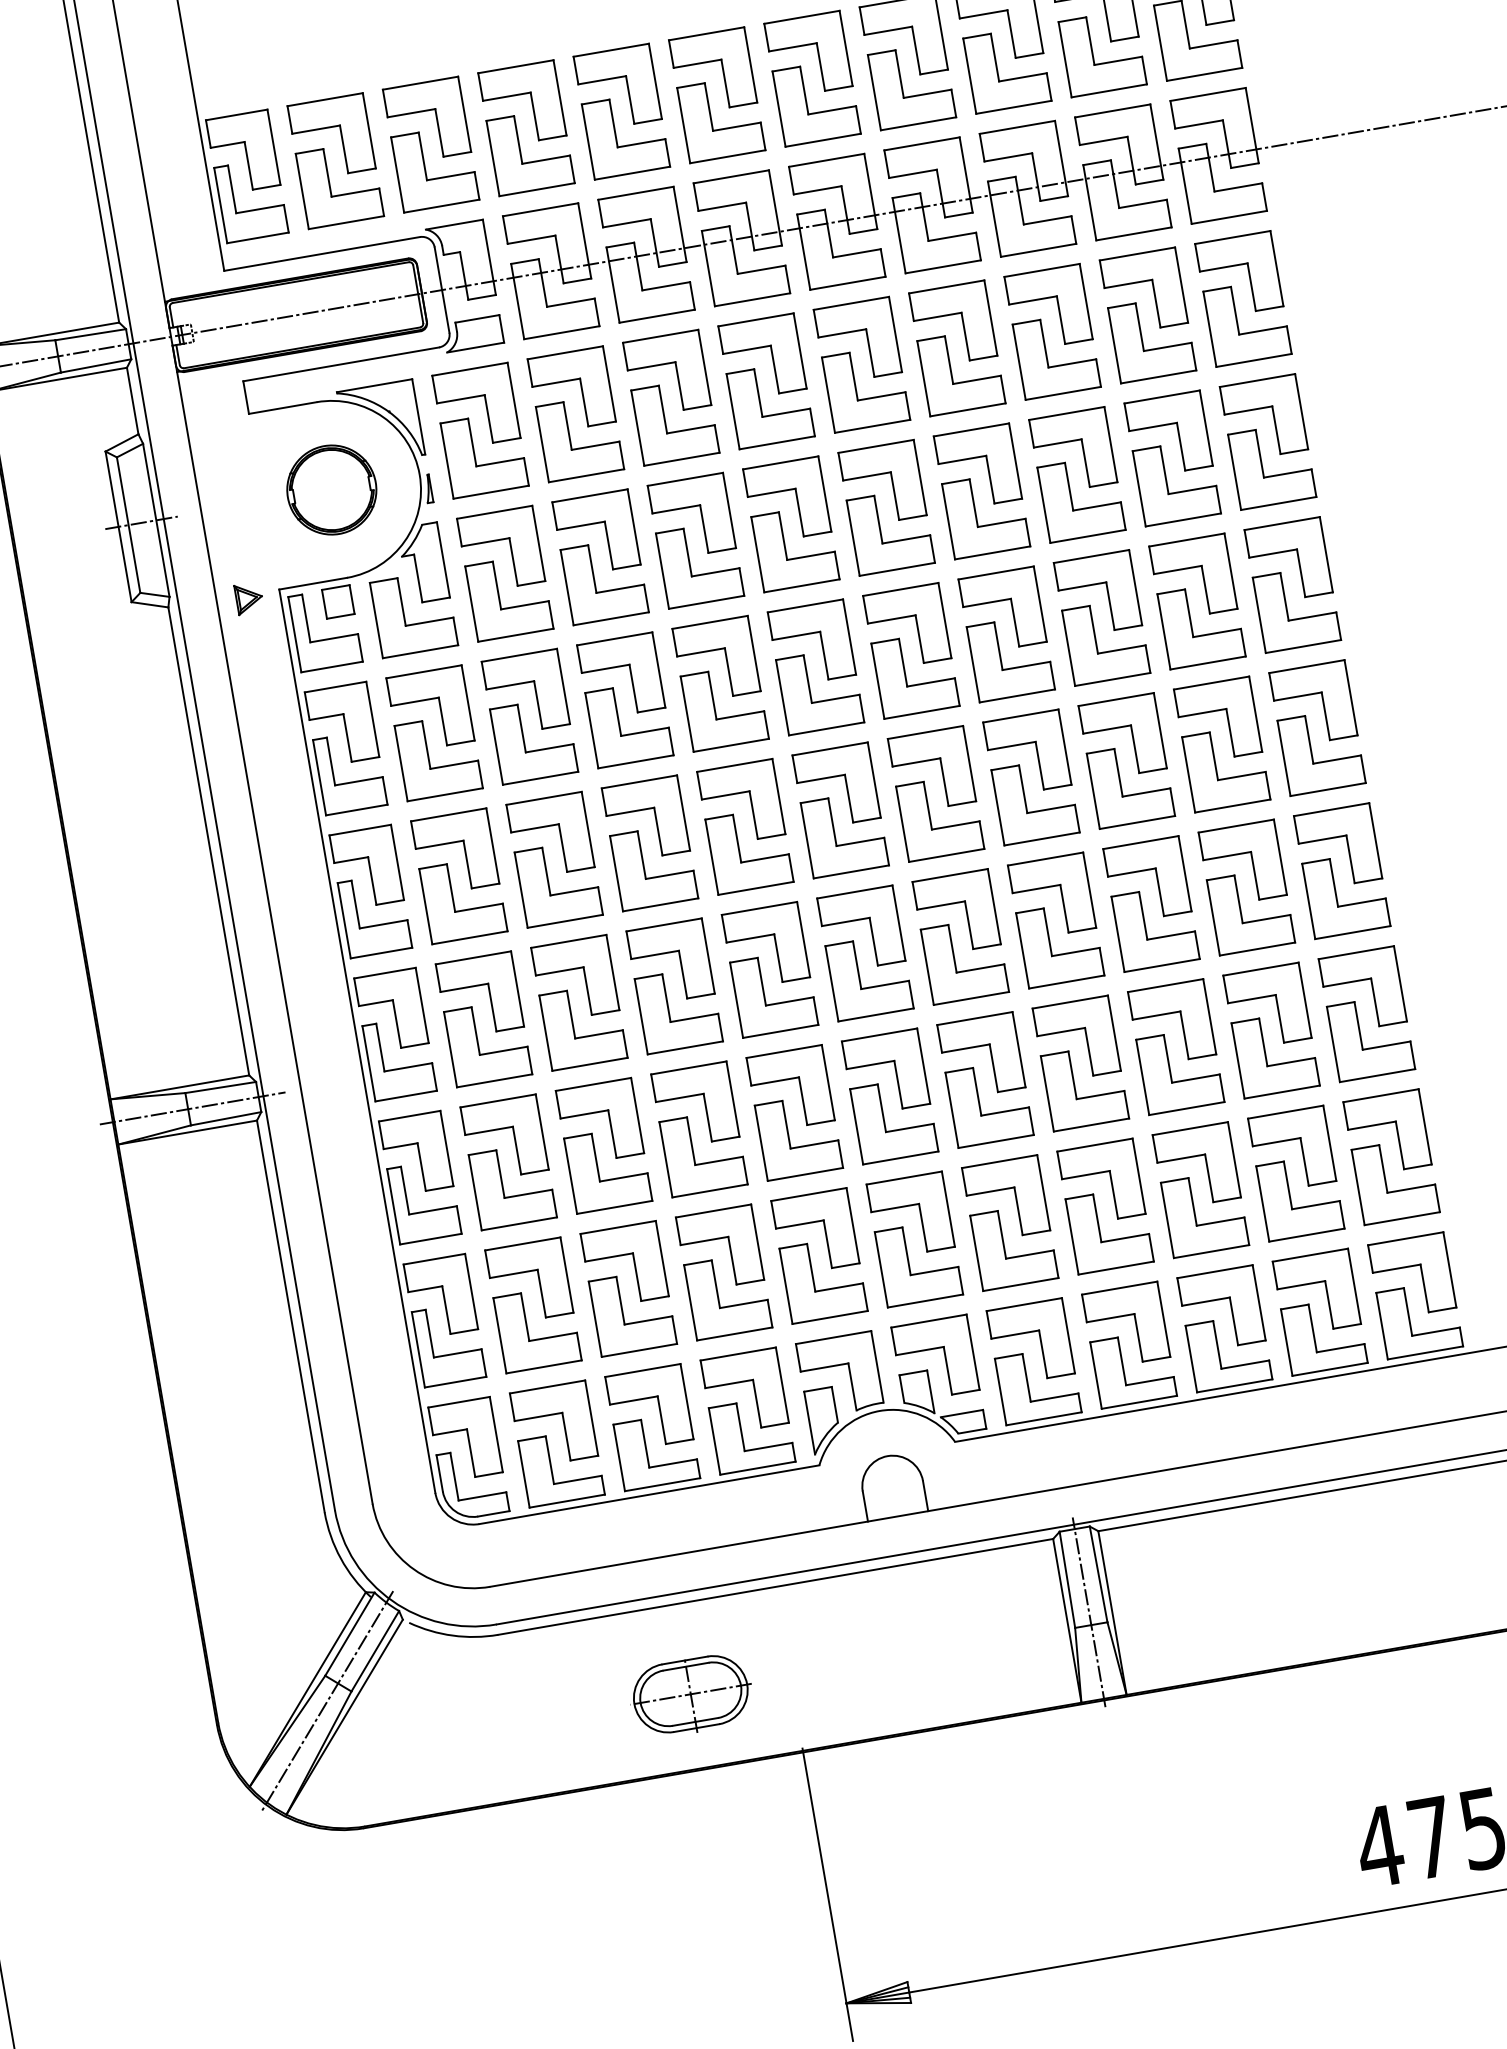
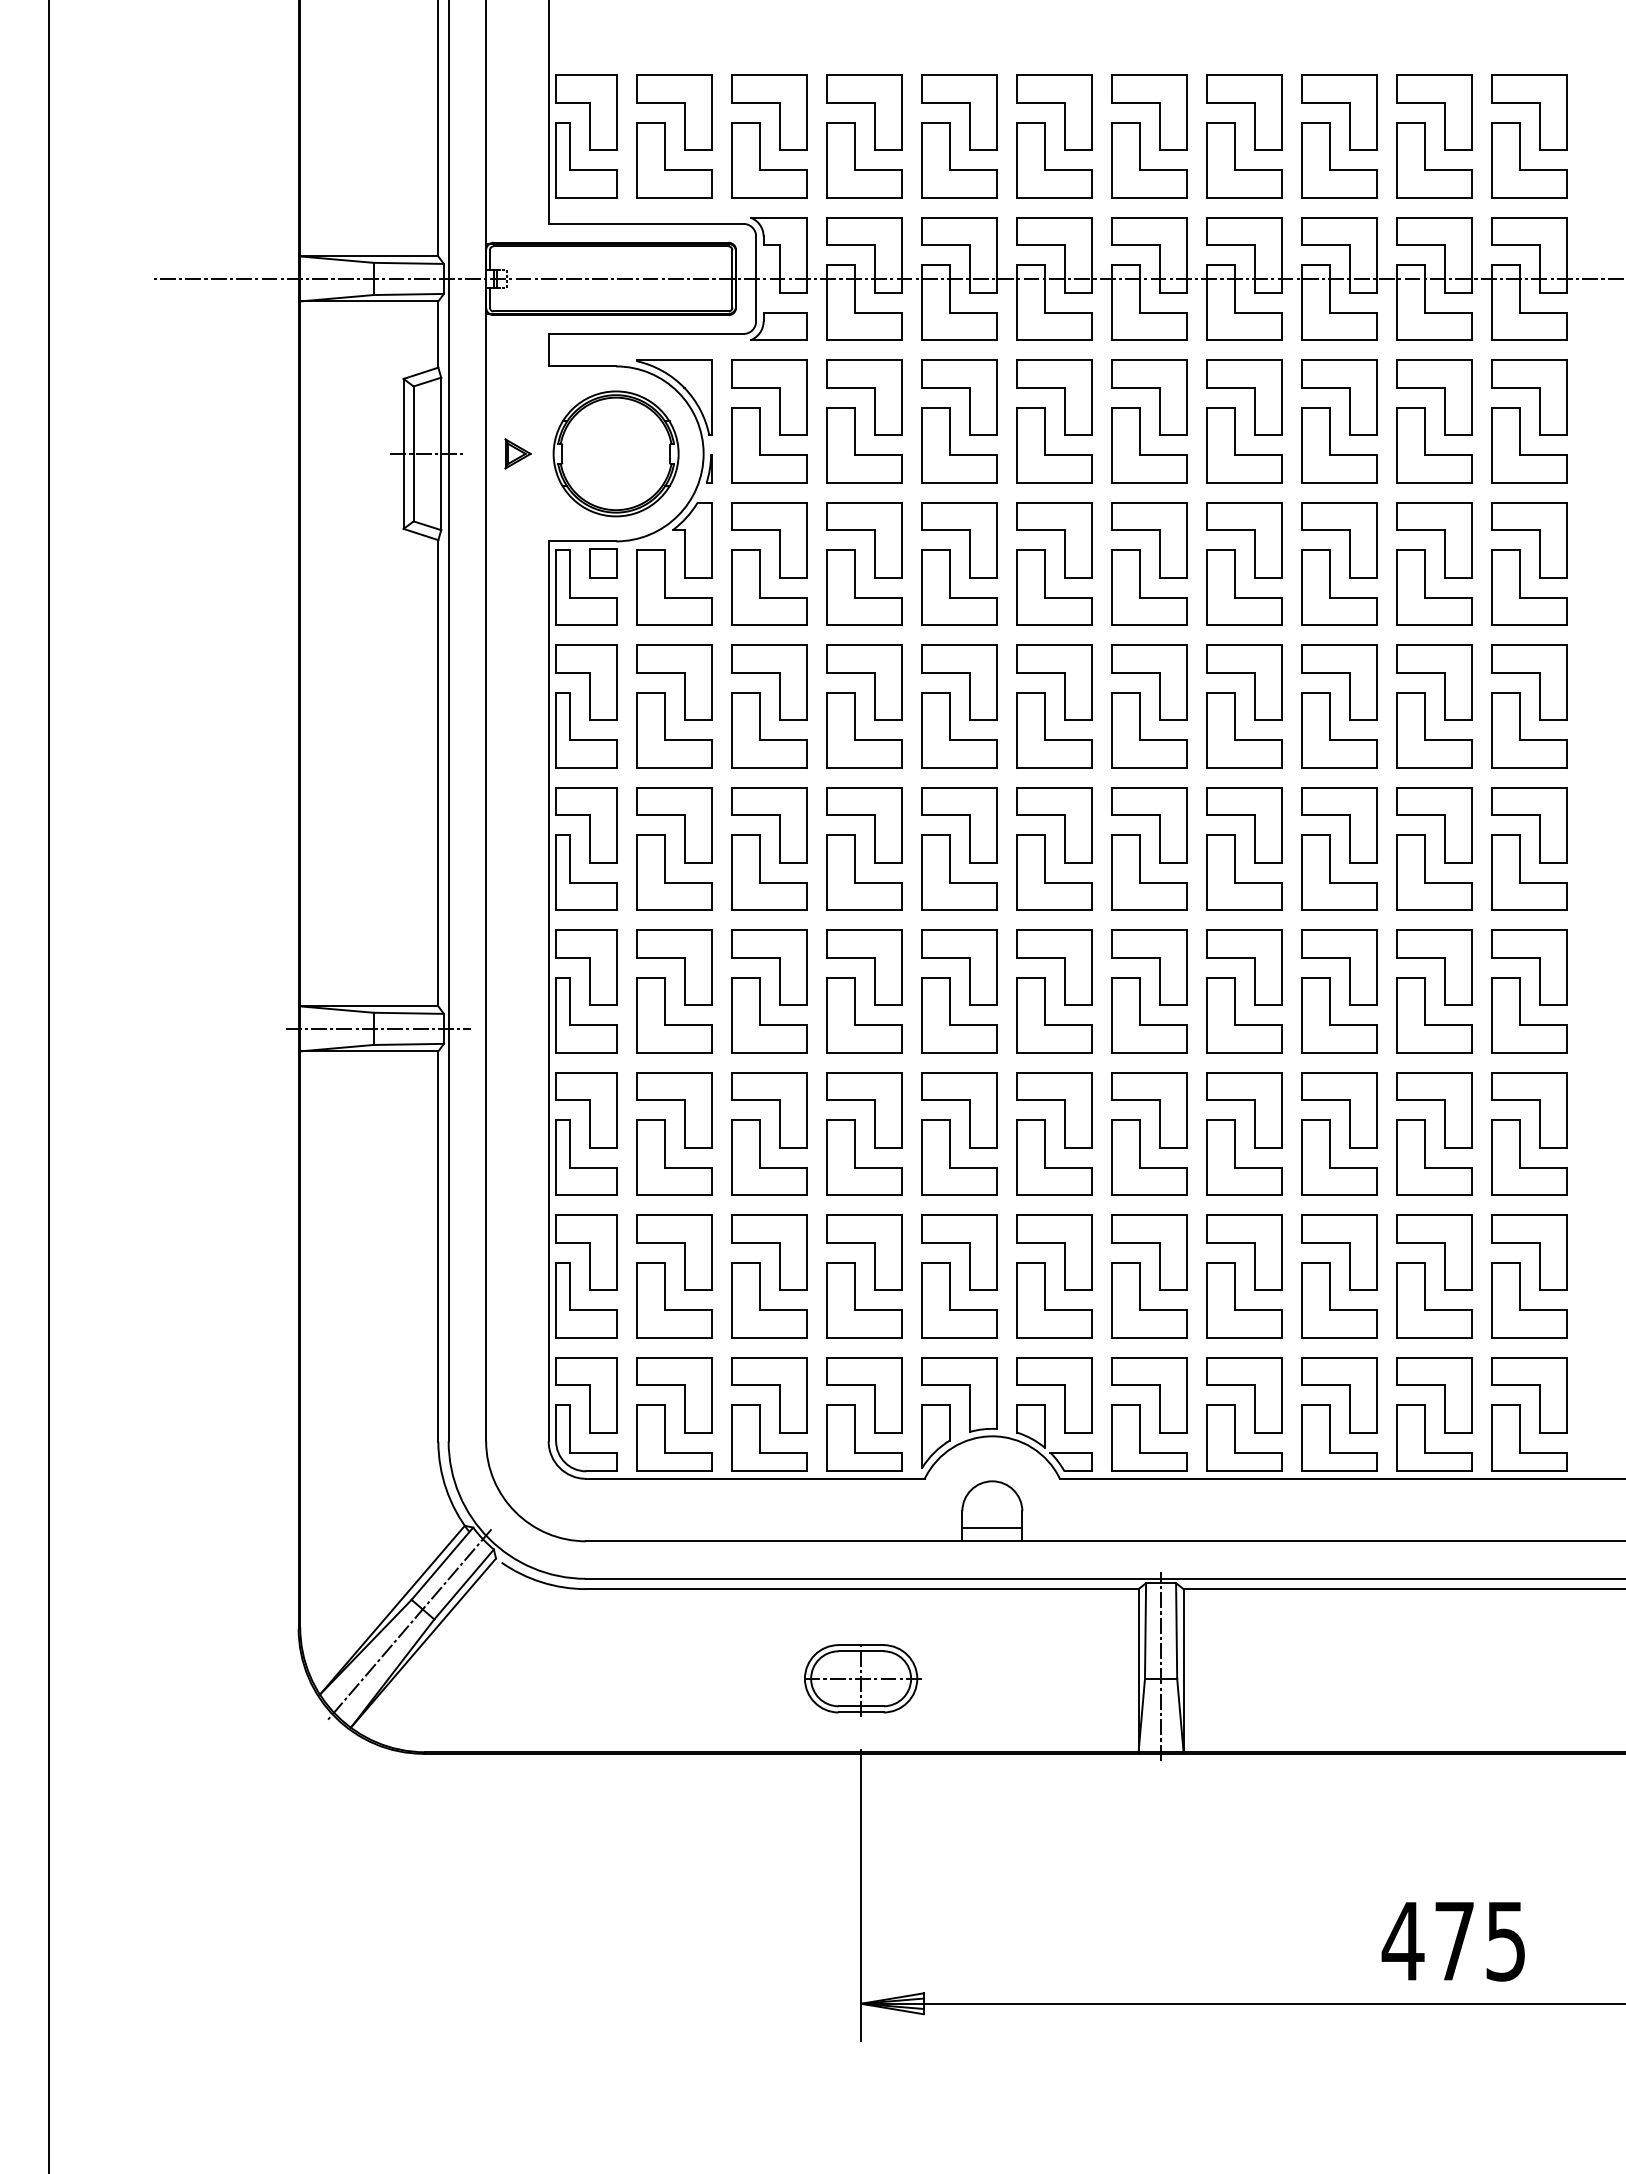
part: (331, 489) -> (615, 453), size x1.43
part: (248, 598) -> (517, 453), moved
line: (896, 1503) -> (992, 1528), added
part: (692, 1695) -> (862, 1680), moved

